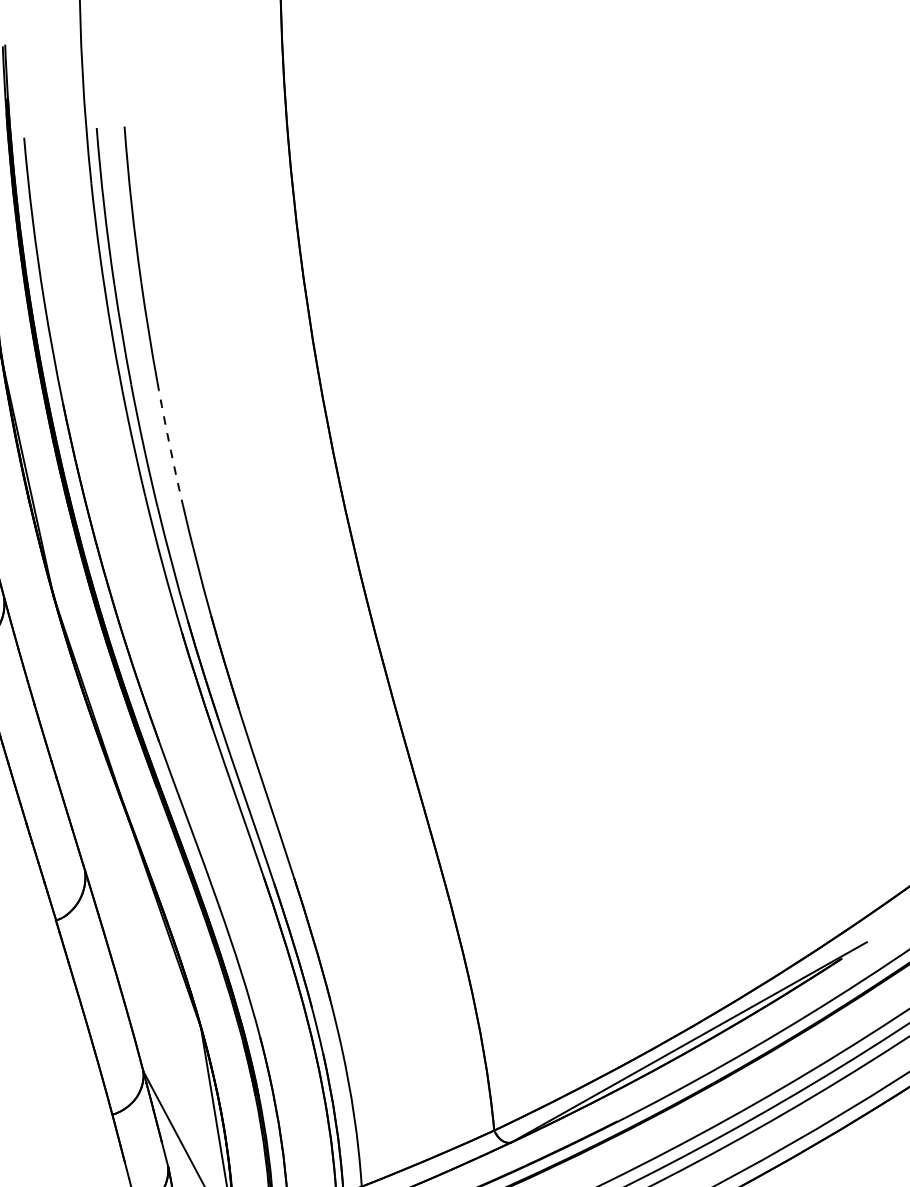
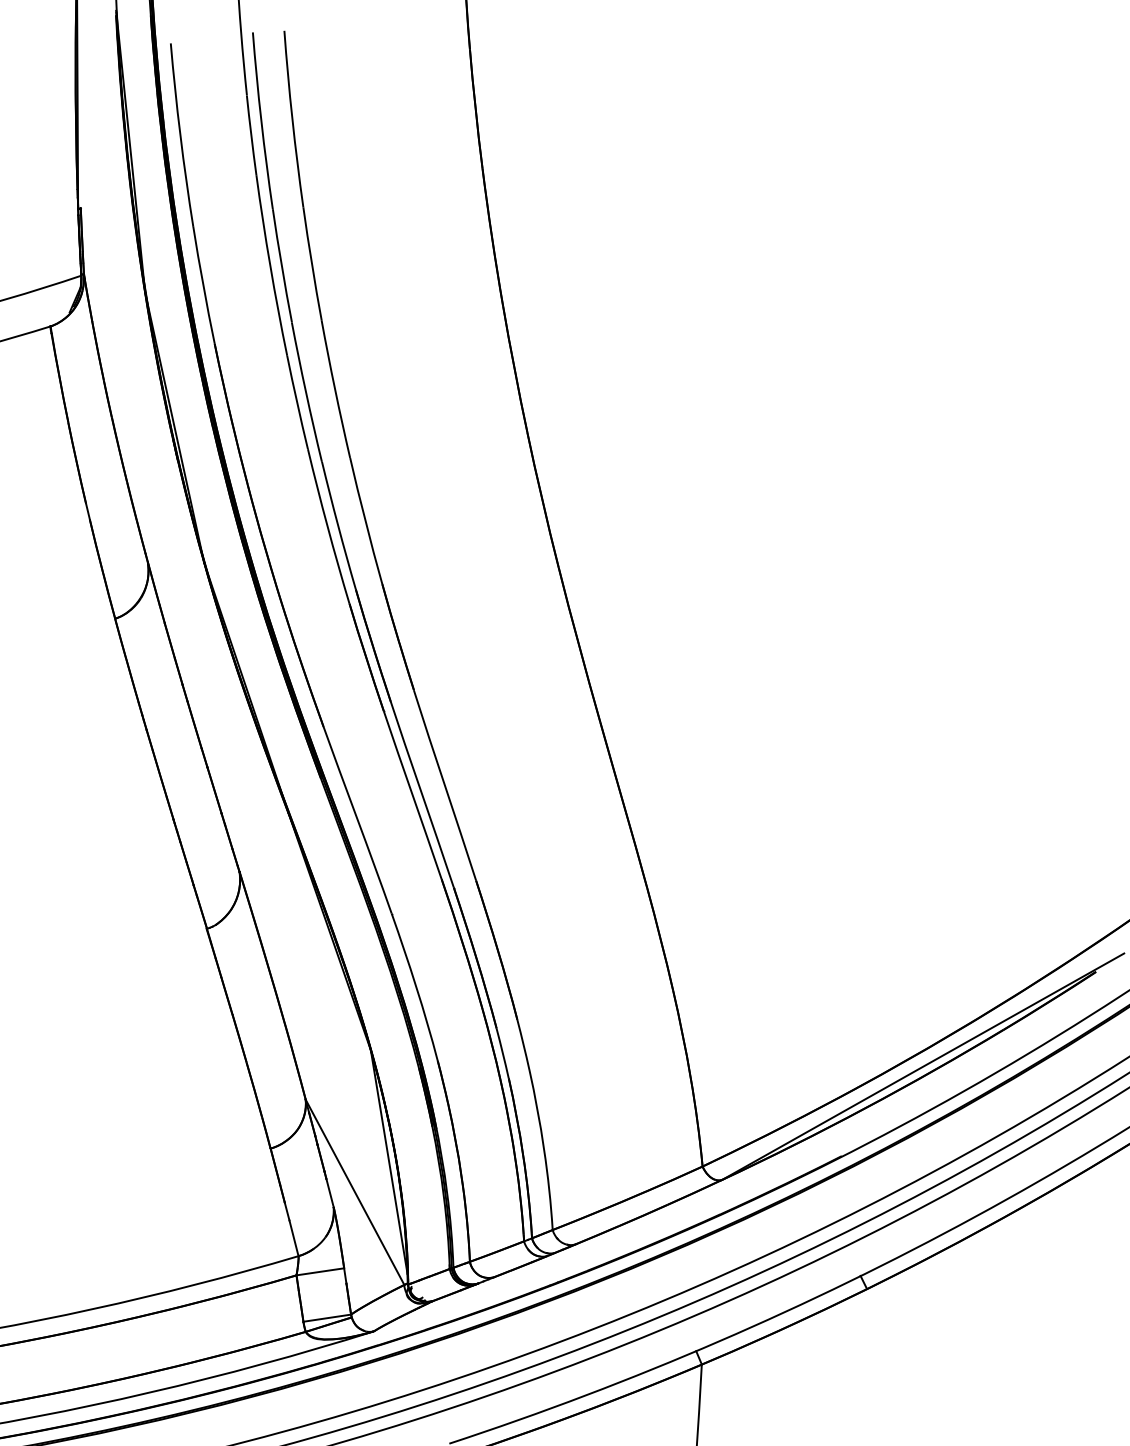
arc: (169, 443) -> (335, 389), dashed -> solid

